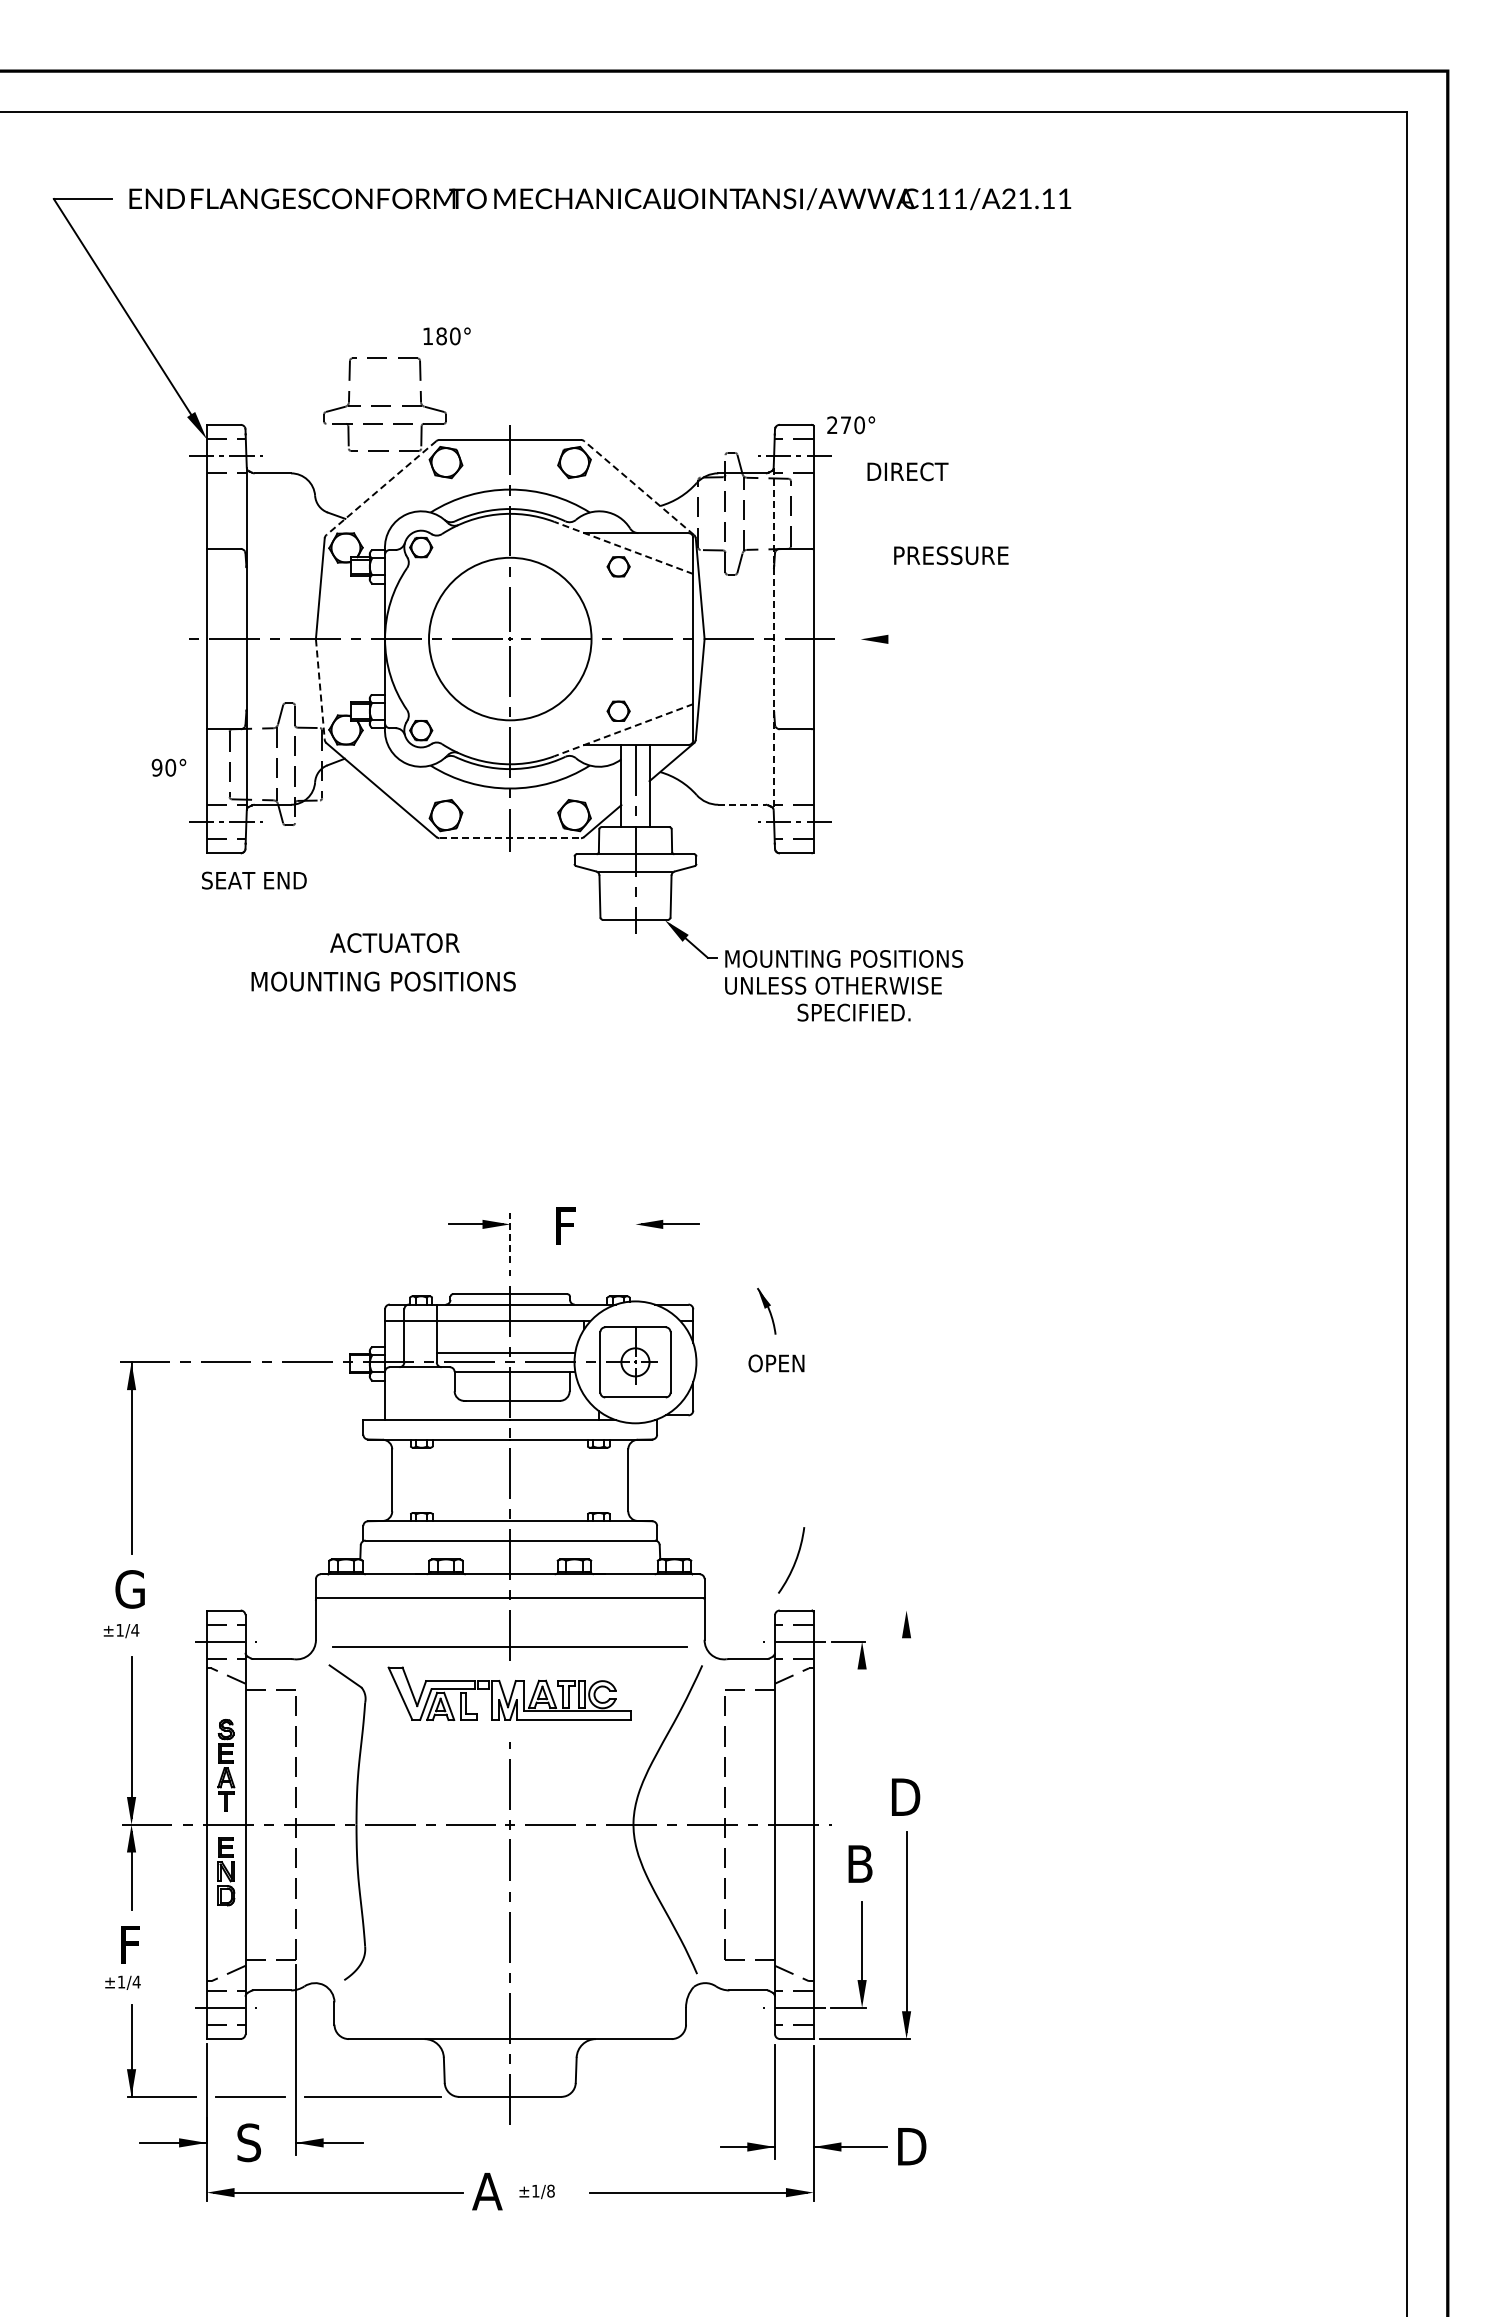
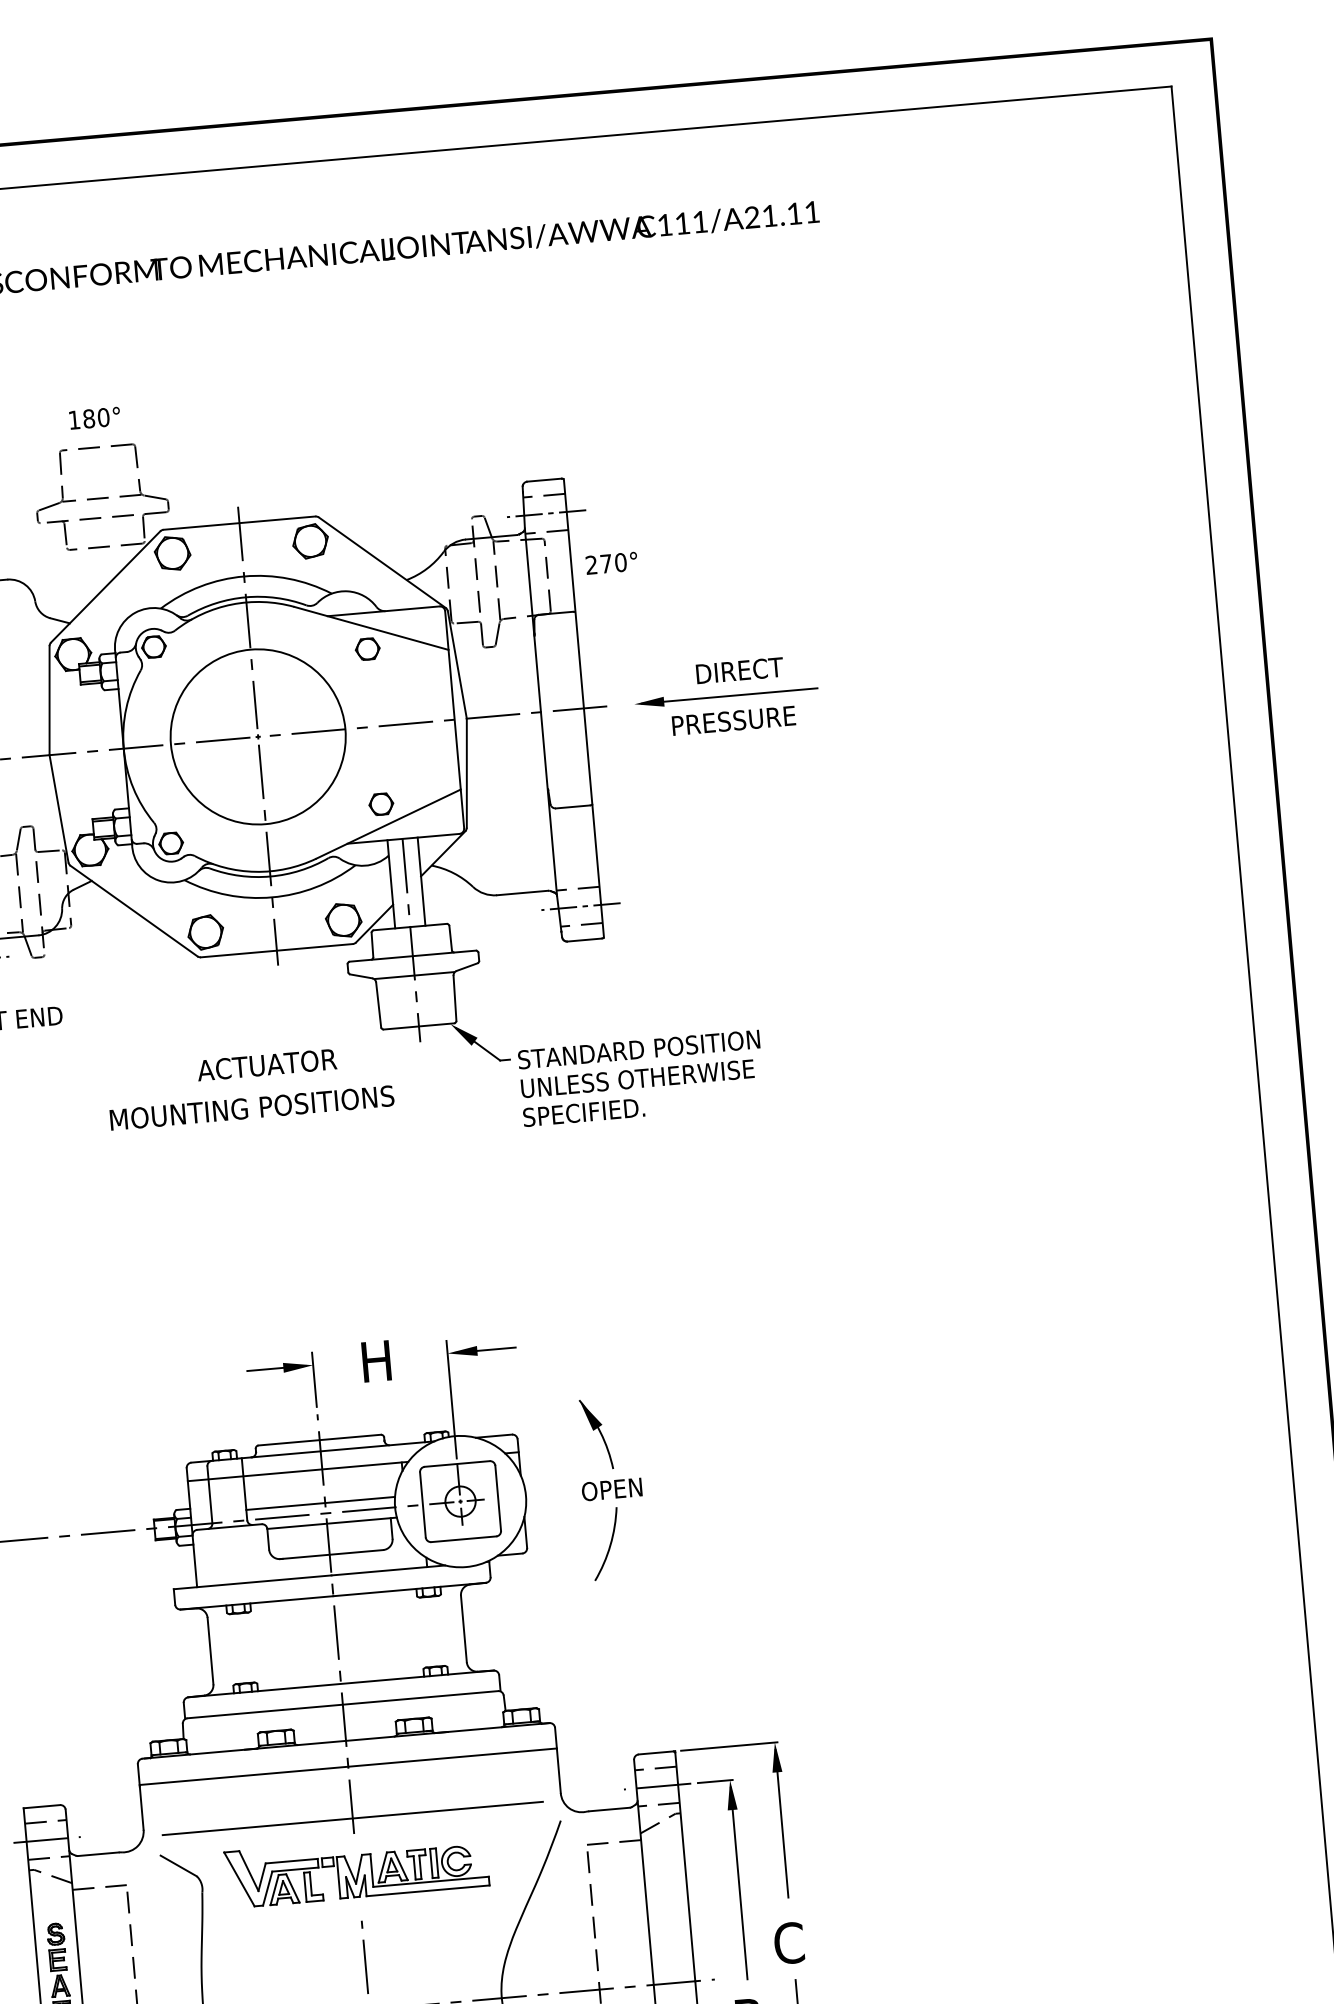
text: (446, 336) -> (94, 418), moved
text: (851, 425) -> (612, 563), moved
text: (907, 471) -> (739, 670), moved
line: (638, 487) -> (381, 562), dashed -> solid
line: (381, 488) -> (105, 587), dashed -> solid
line: (623, 547) -> (371, 627), dashed -> solid
text: (951, 555) -> (734, 720), moved
line: (773, 639) -> (540, 712), dashed -> solid
line: (949, 639) -> (729, 696), added
line: (320, 690) -> (59, 809), dashed -> solid
line: (623, 730) -> (388, 824), dashed -> solid
line: (742, 804) -> (523, 892), dashed -> solid
line: (510, 838) -> (277, 950), dashed -> solid
text: (394, 942) -> (266, 1064), moved
text: (843, 958) -> (645, 1048), MOUNTING POSITIONS -> STANDARD POSITION
text: (383, 981) -> (251, 1107), moved
text: (853, 1012) -> (583, 1112), moved
text: (571, 1225) -> (379, 1360), F -> H
line: (510, 1237) -> (314, 1379), dashed -> solid
line: (635, 1267) -> (451, 1399), added
part: (766, 1311) -> (596, 1434), size x1.43
arc: (794, 1561) -> (609, 1544), moved
line: (863, 1610) -> (728, 1746), added
line: (906, 1685) -> (781, 1823), added
line: (862, 1737) -> (739, 1883), added
text: (905, 1796) -> (791, 1942), D -> C

